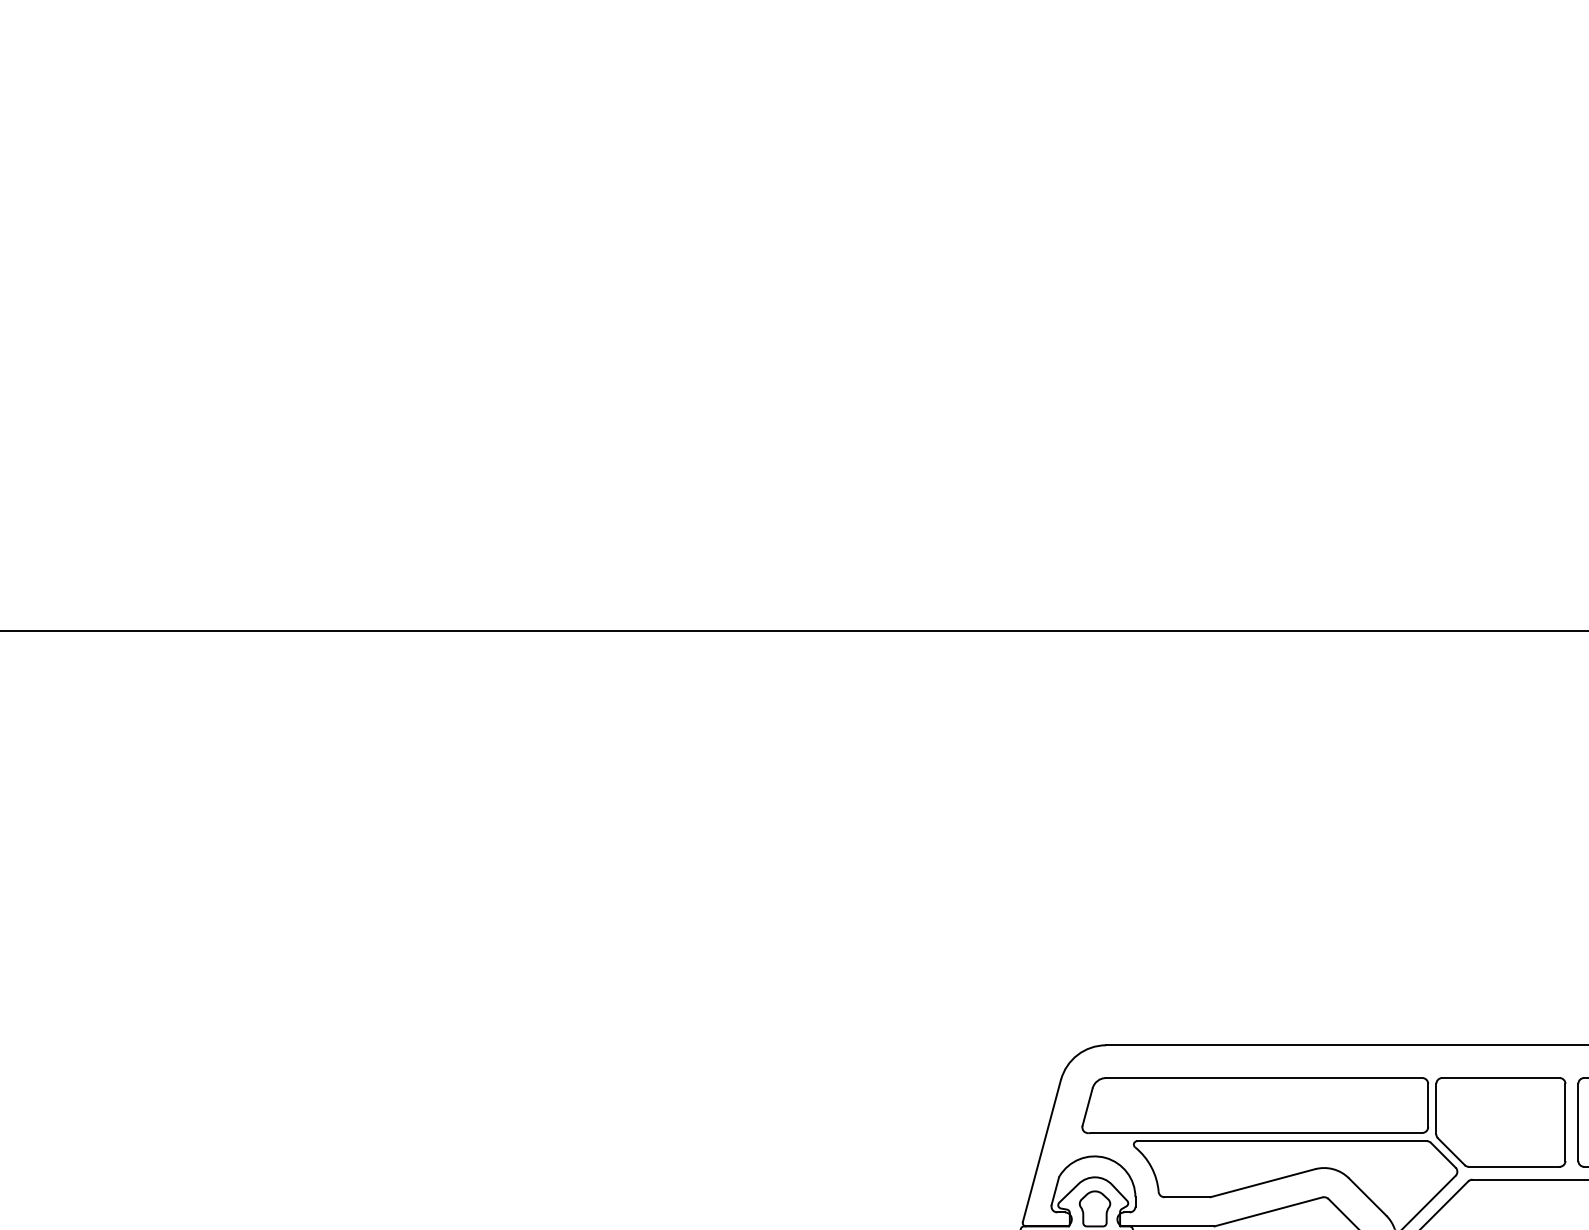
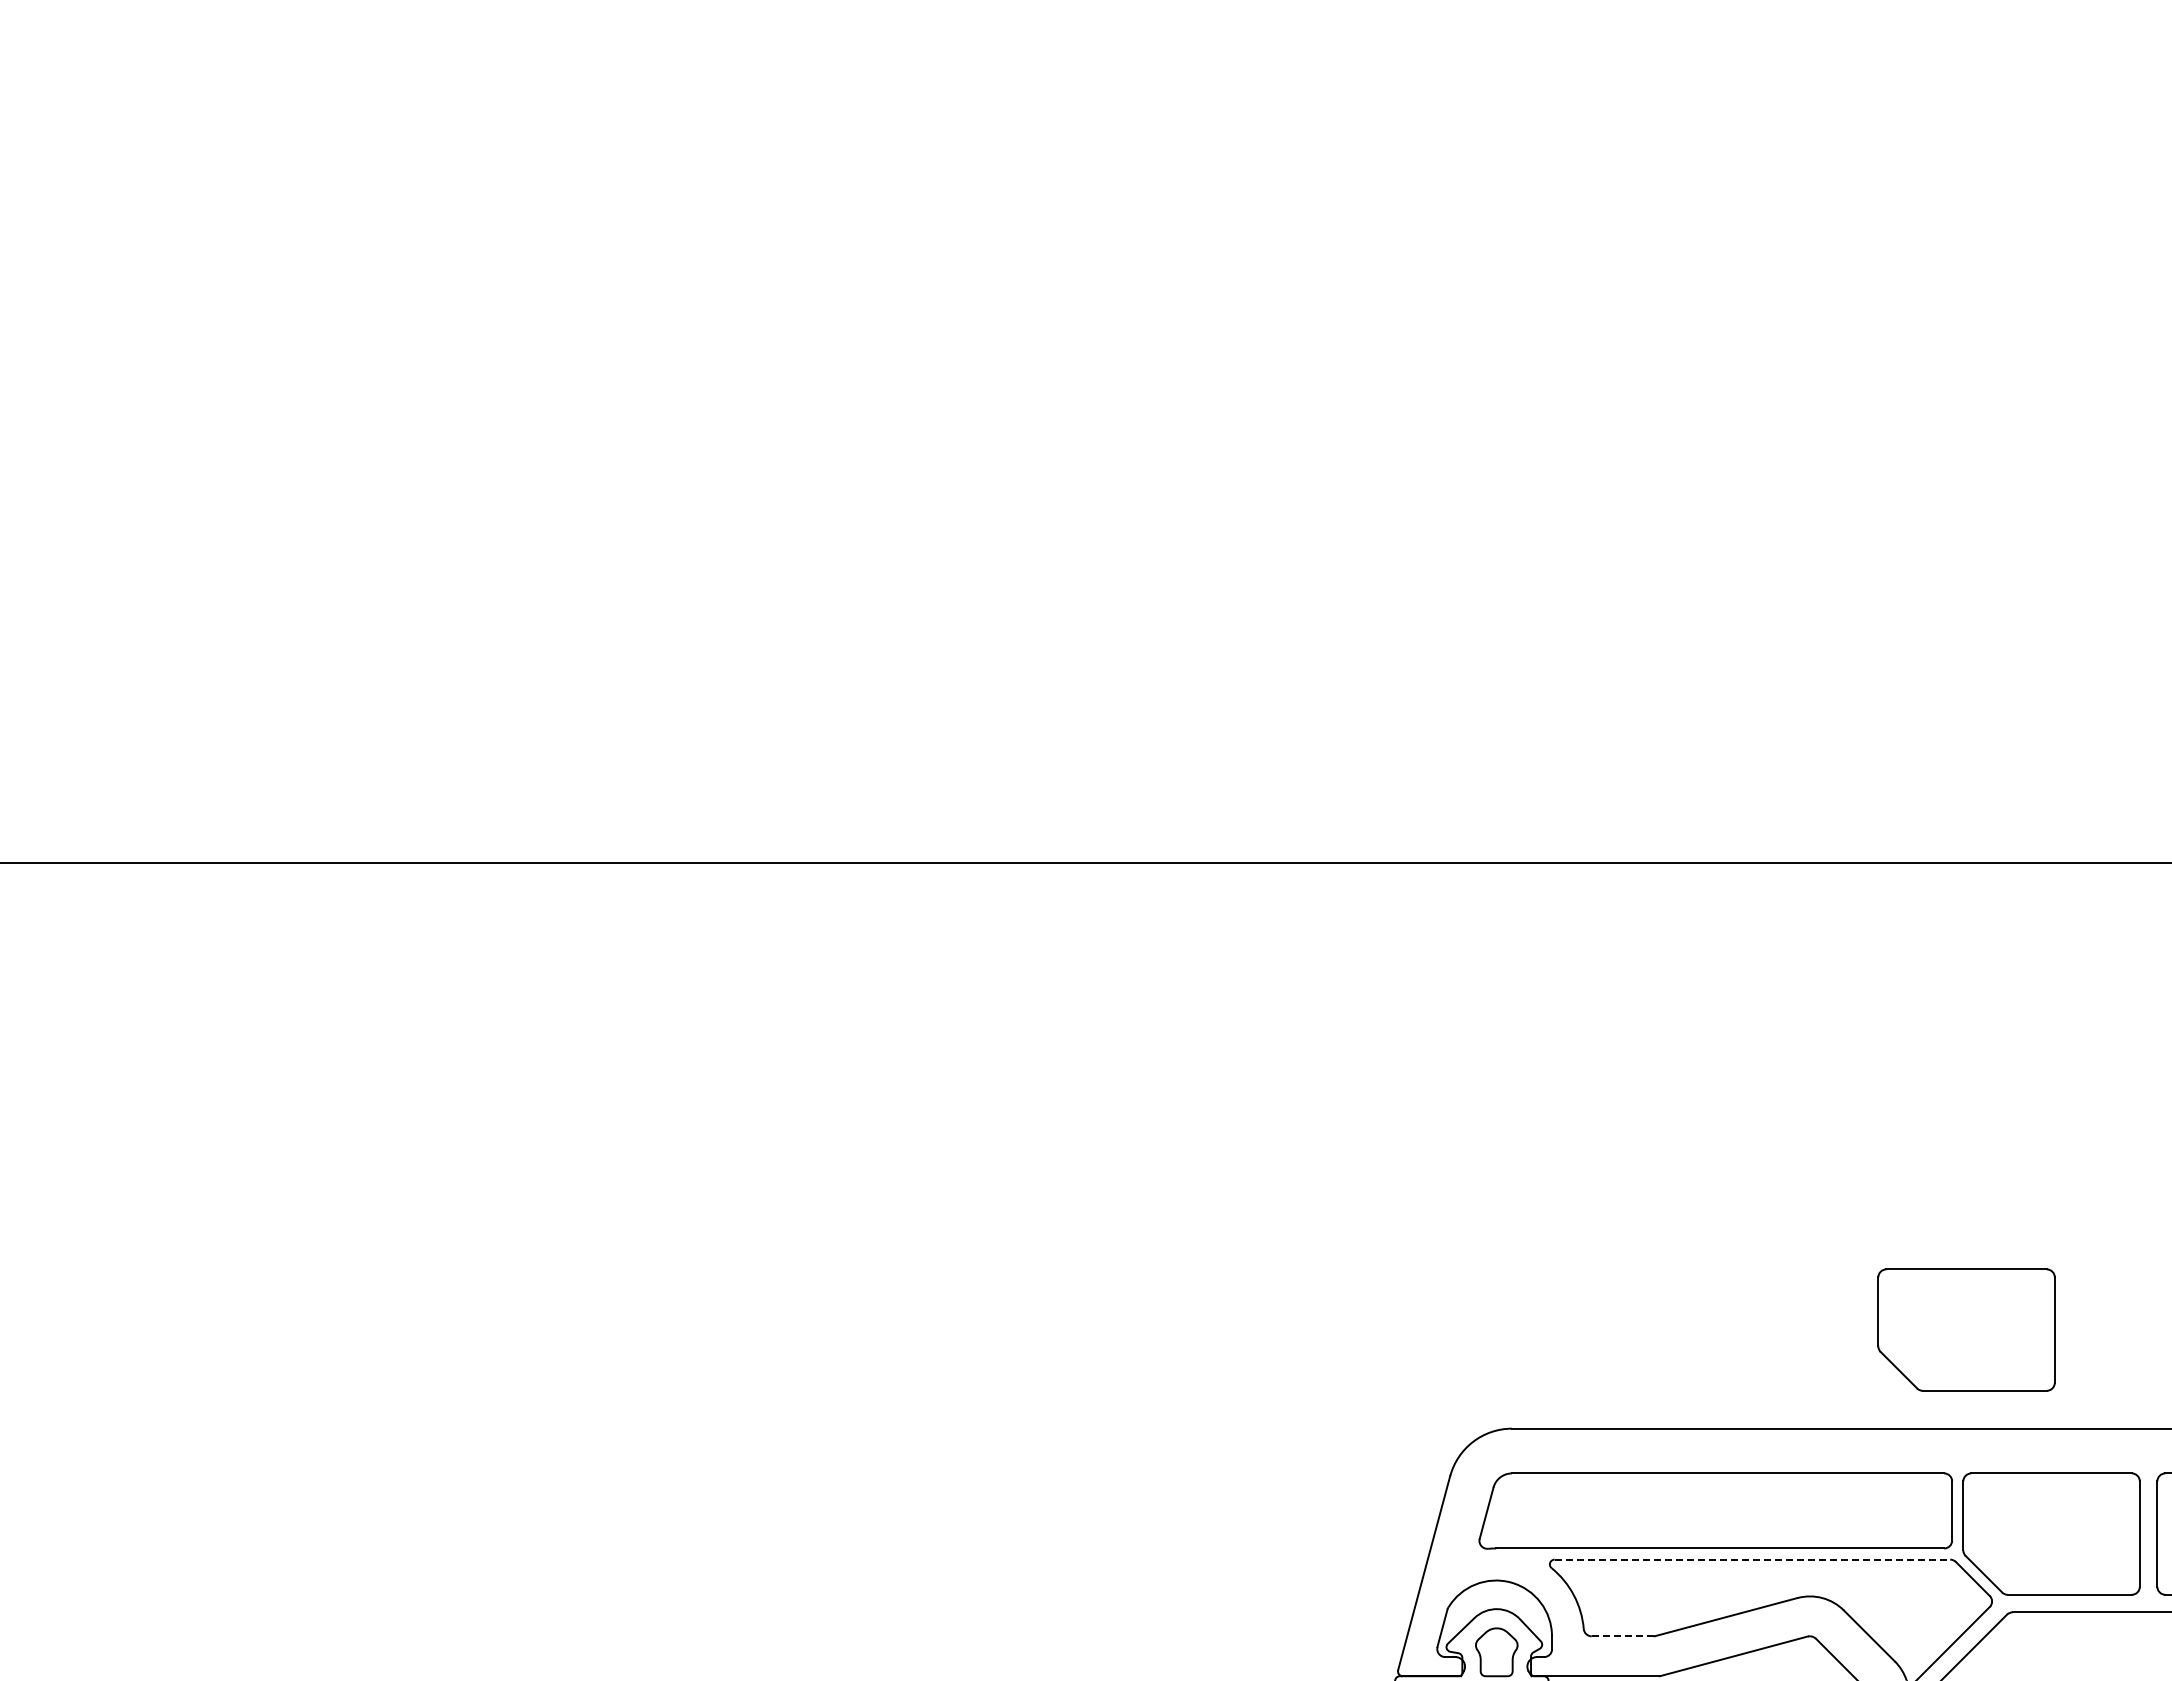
part: (1438, 972) -> (1966, 1329), added
line: (1282, 1141) -> (1752, 1559), solid -> dashed
line: (1187, 1197) -> (1622, 1636), solid -> dashed

